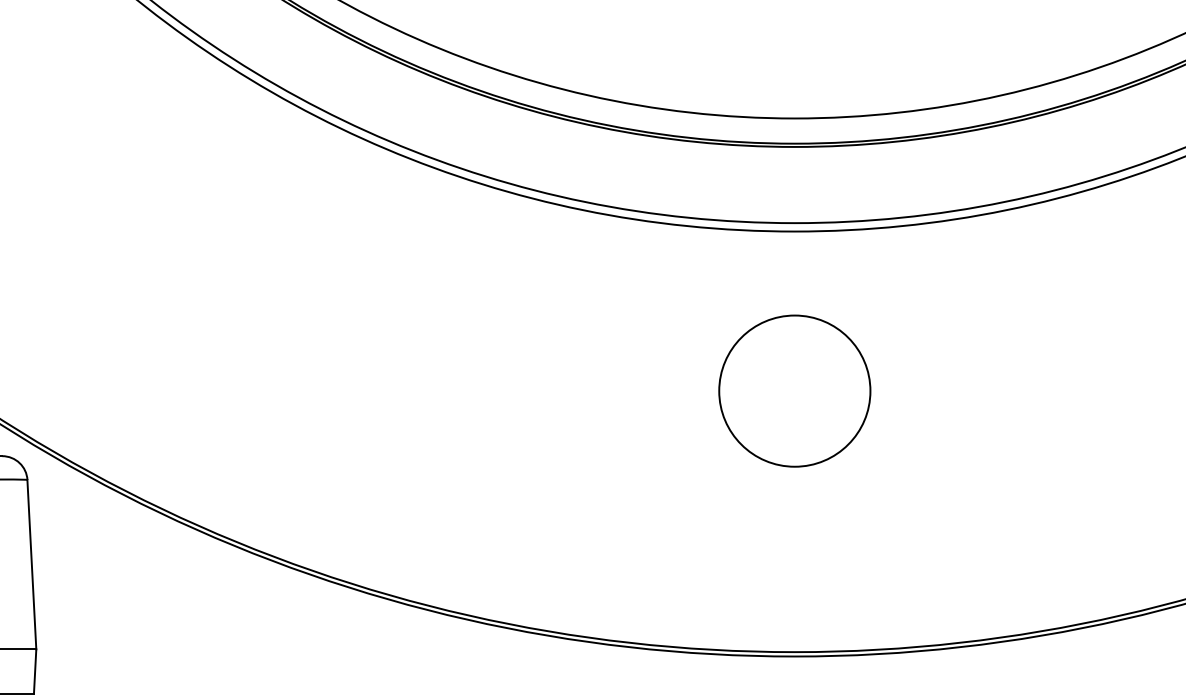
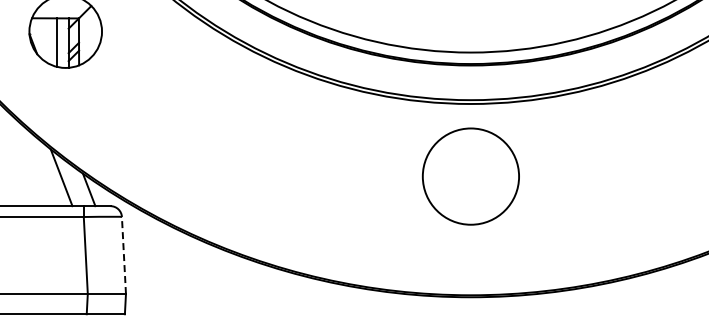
circle: (793, 390) -> (470, 176), size x1.4
line: (30, 564) -> (123, 255), solid -> dashed

